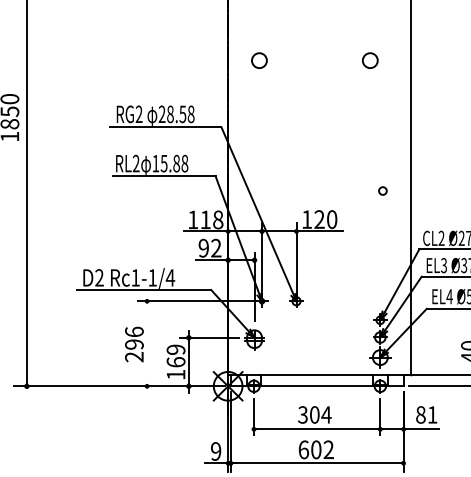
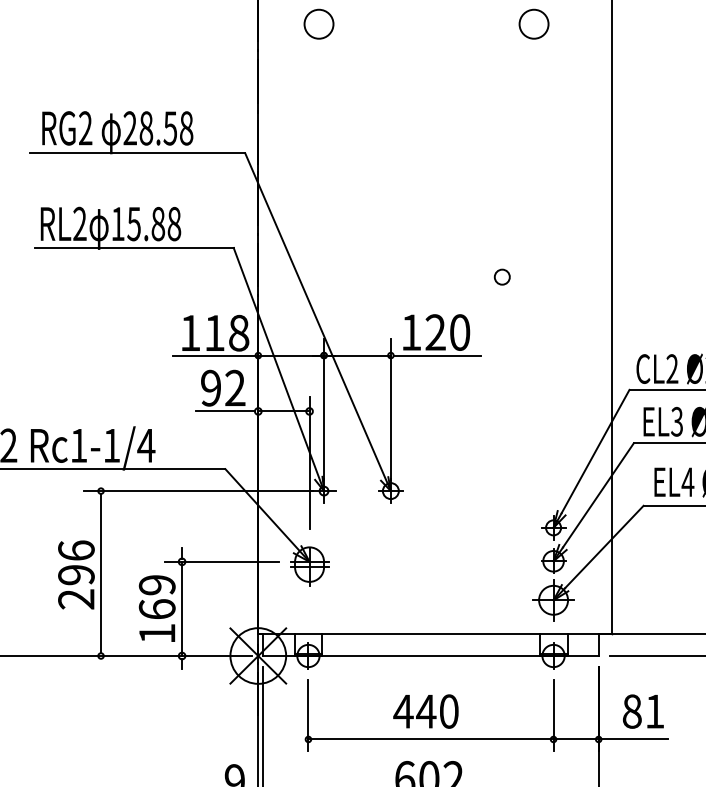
circle: (382, 190) -> (501, 276), moved
line: (147, 343) -> (101, 572), added
text: (314, 414) -> (425, 710), 304 -> 440

